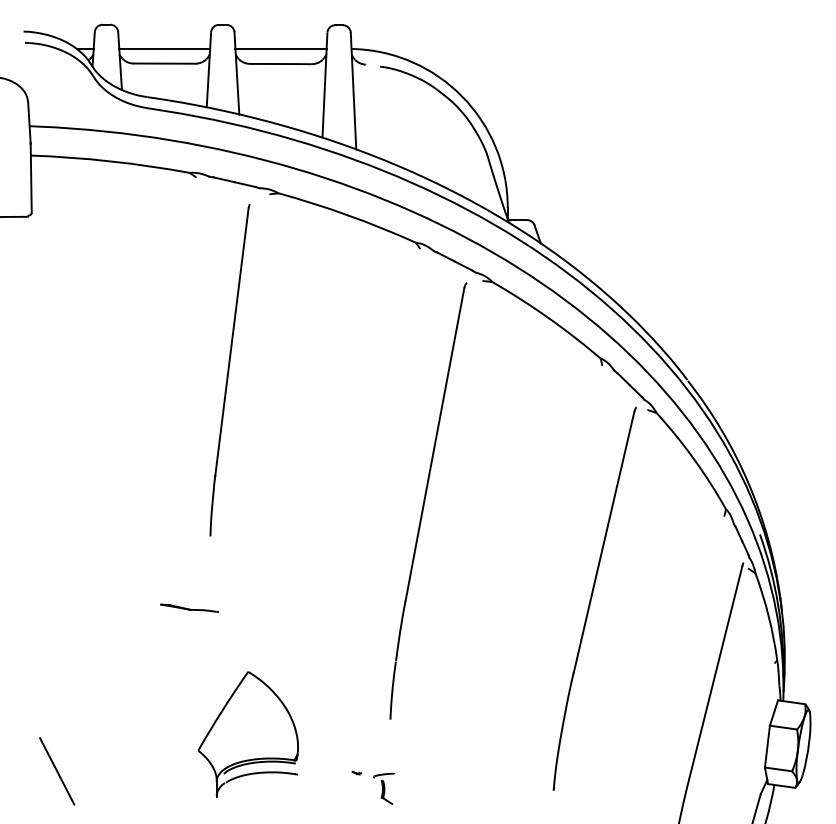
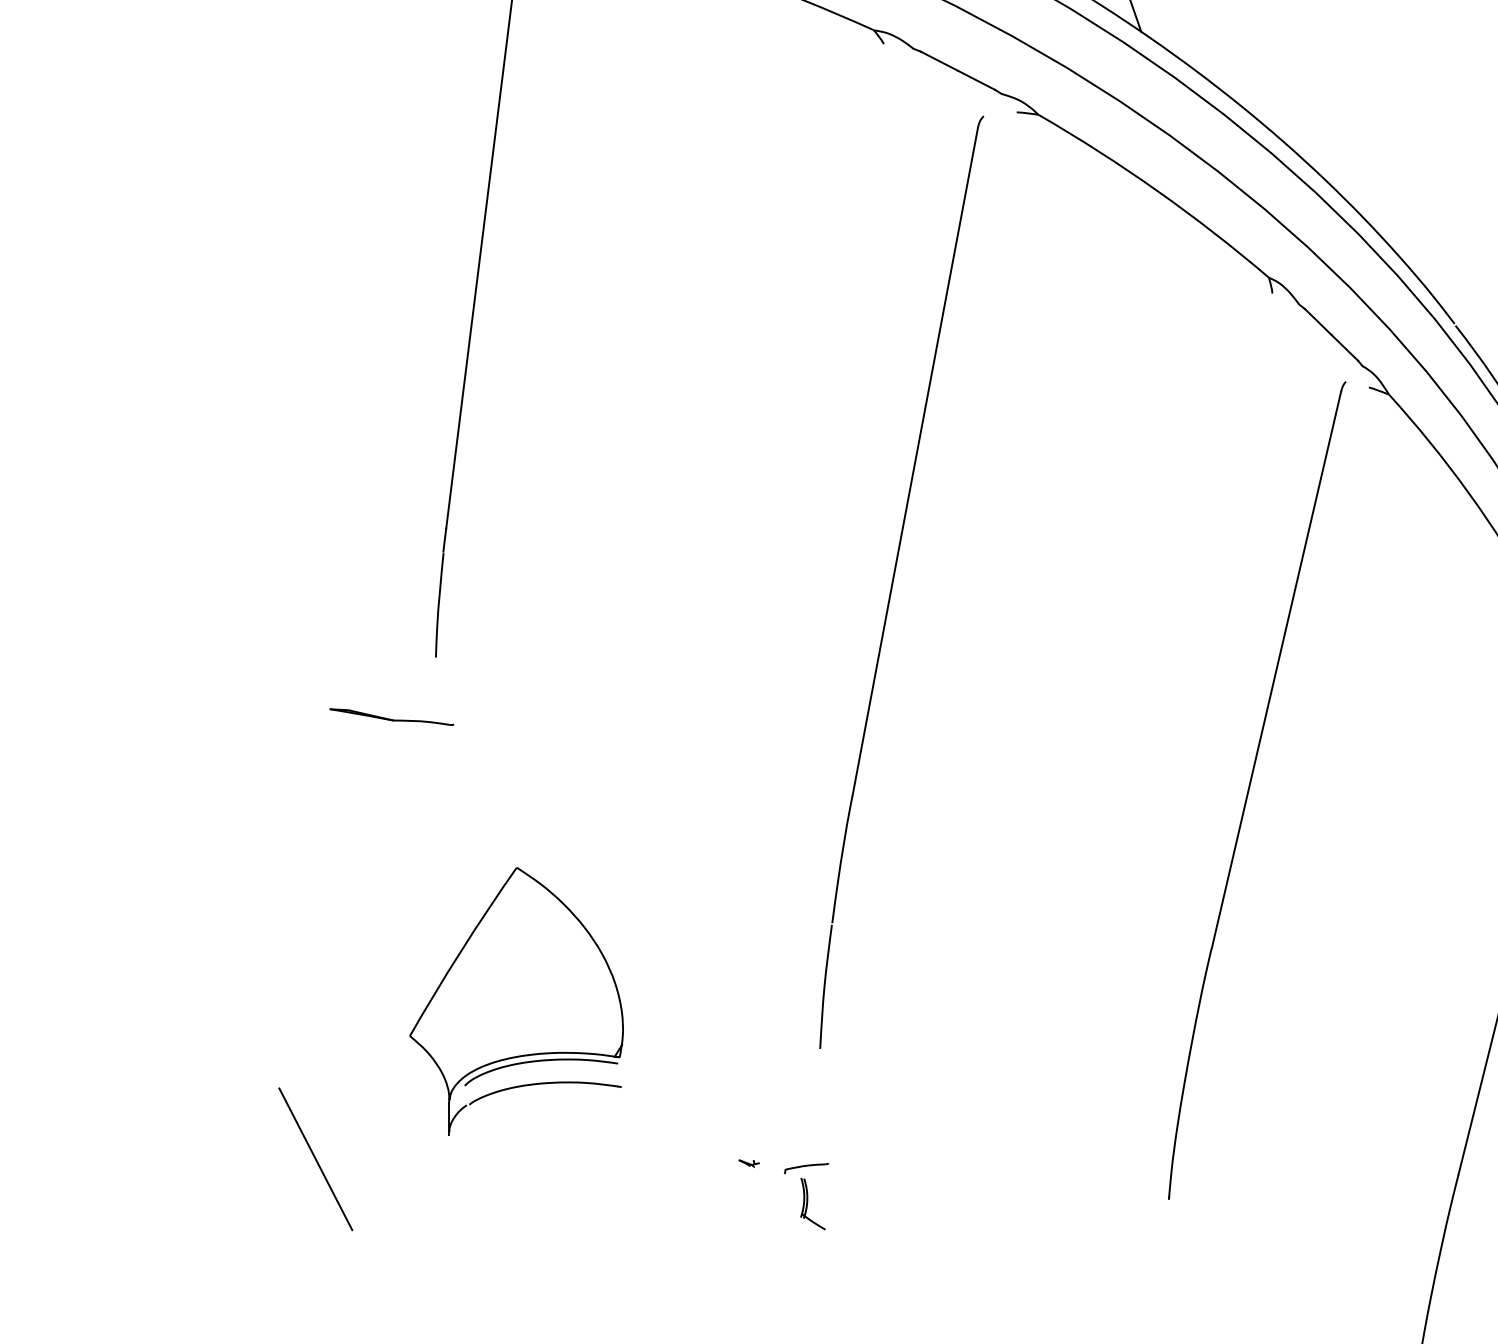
part: (189, 607) -> (391, 715), moved
part: (247, 734) -> (515, 1001), moved
line: (57, 771) -> (316, 1159), moved

